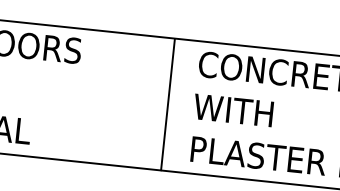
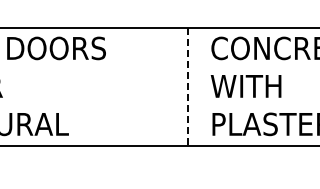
line: (167, 105) -> (187, 88), solid -> dashed

